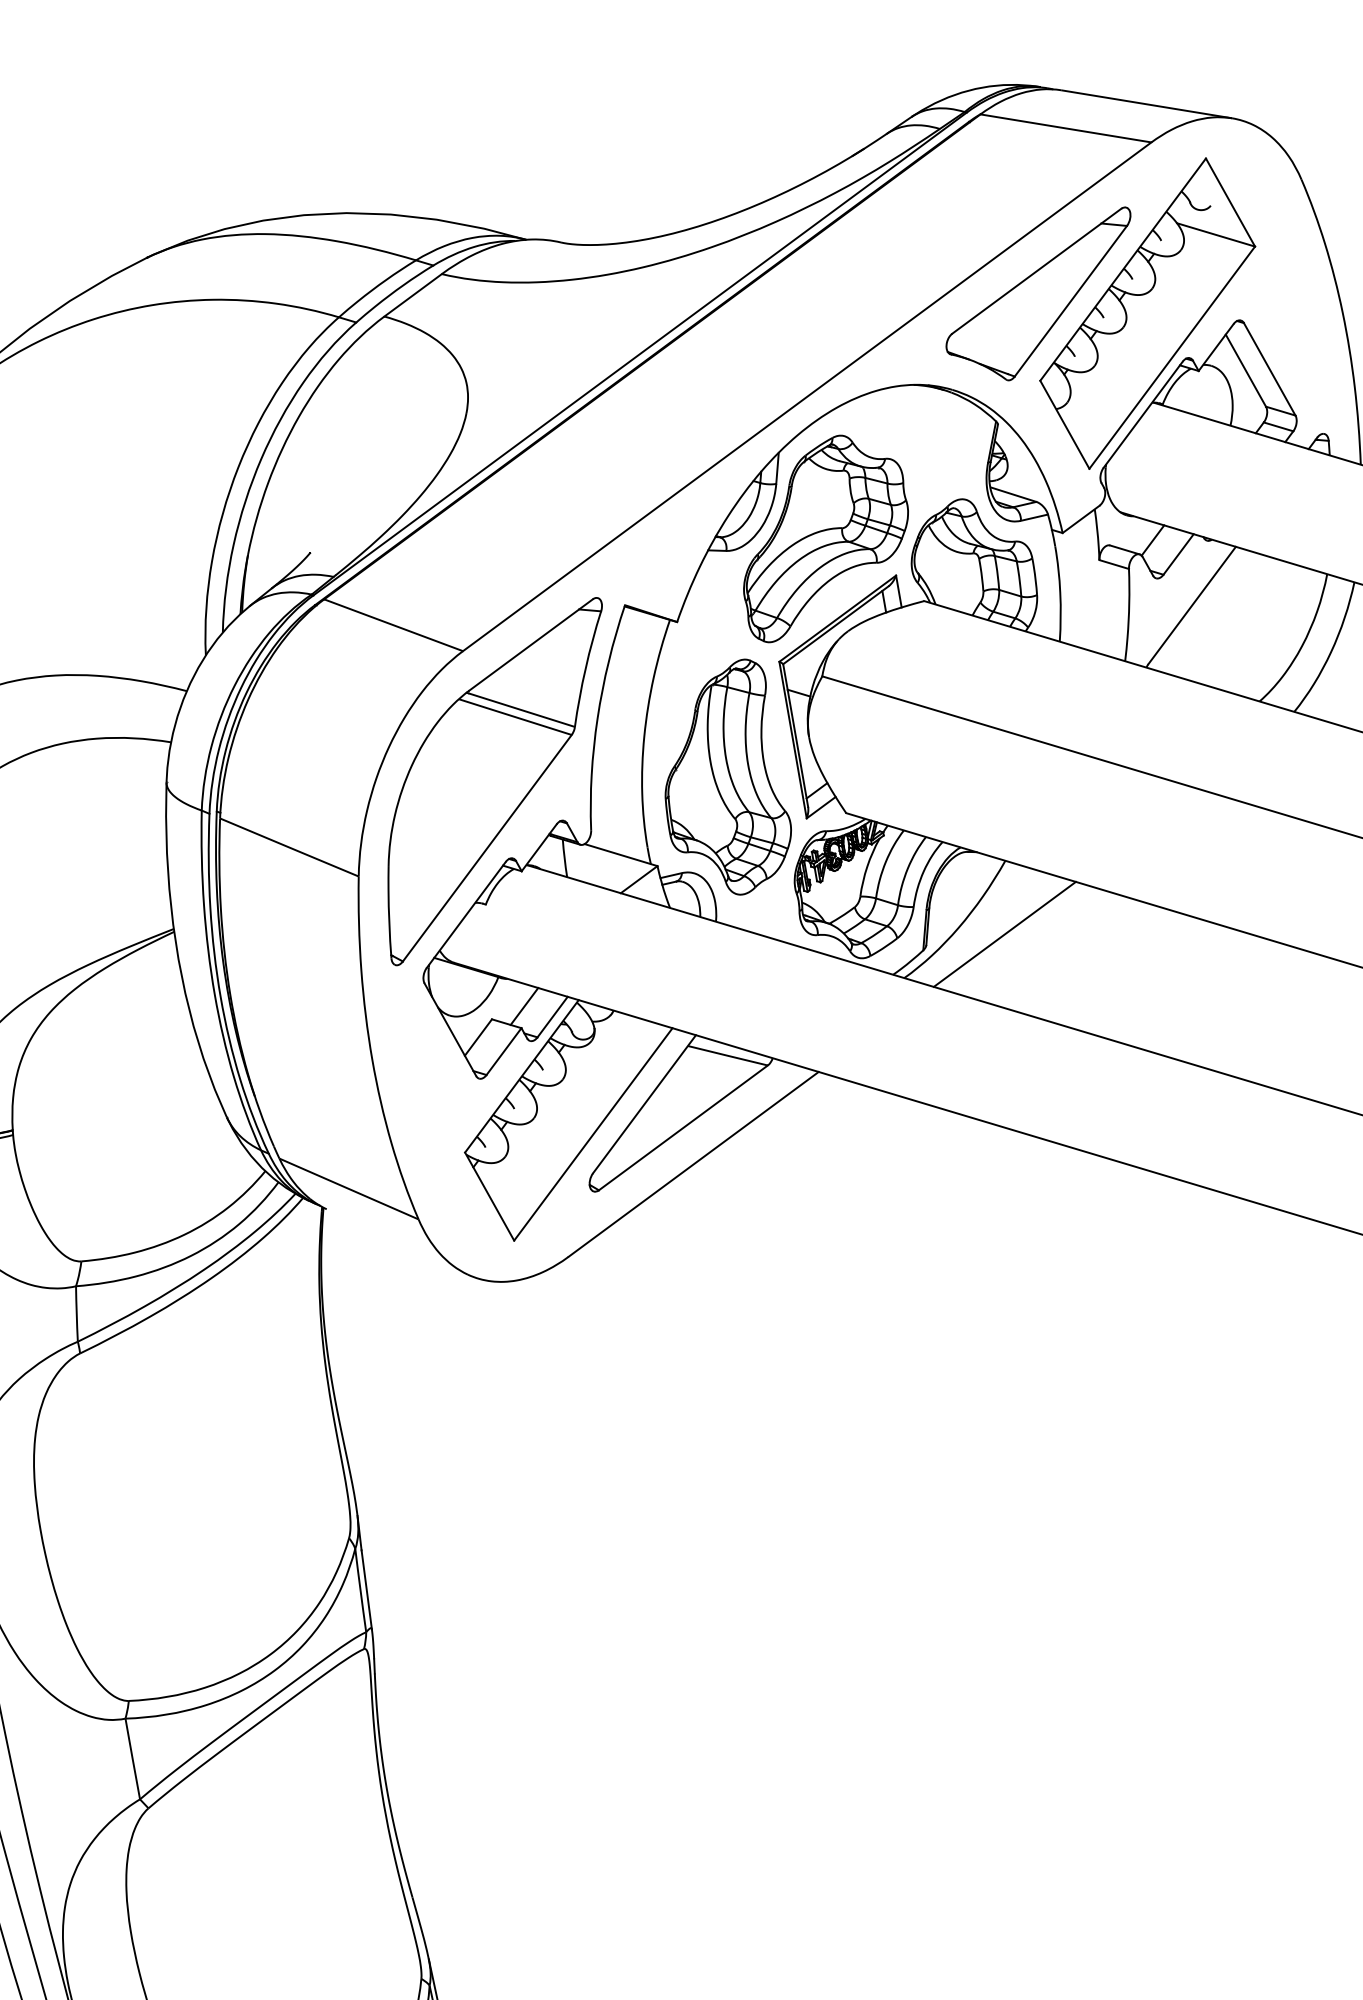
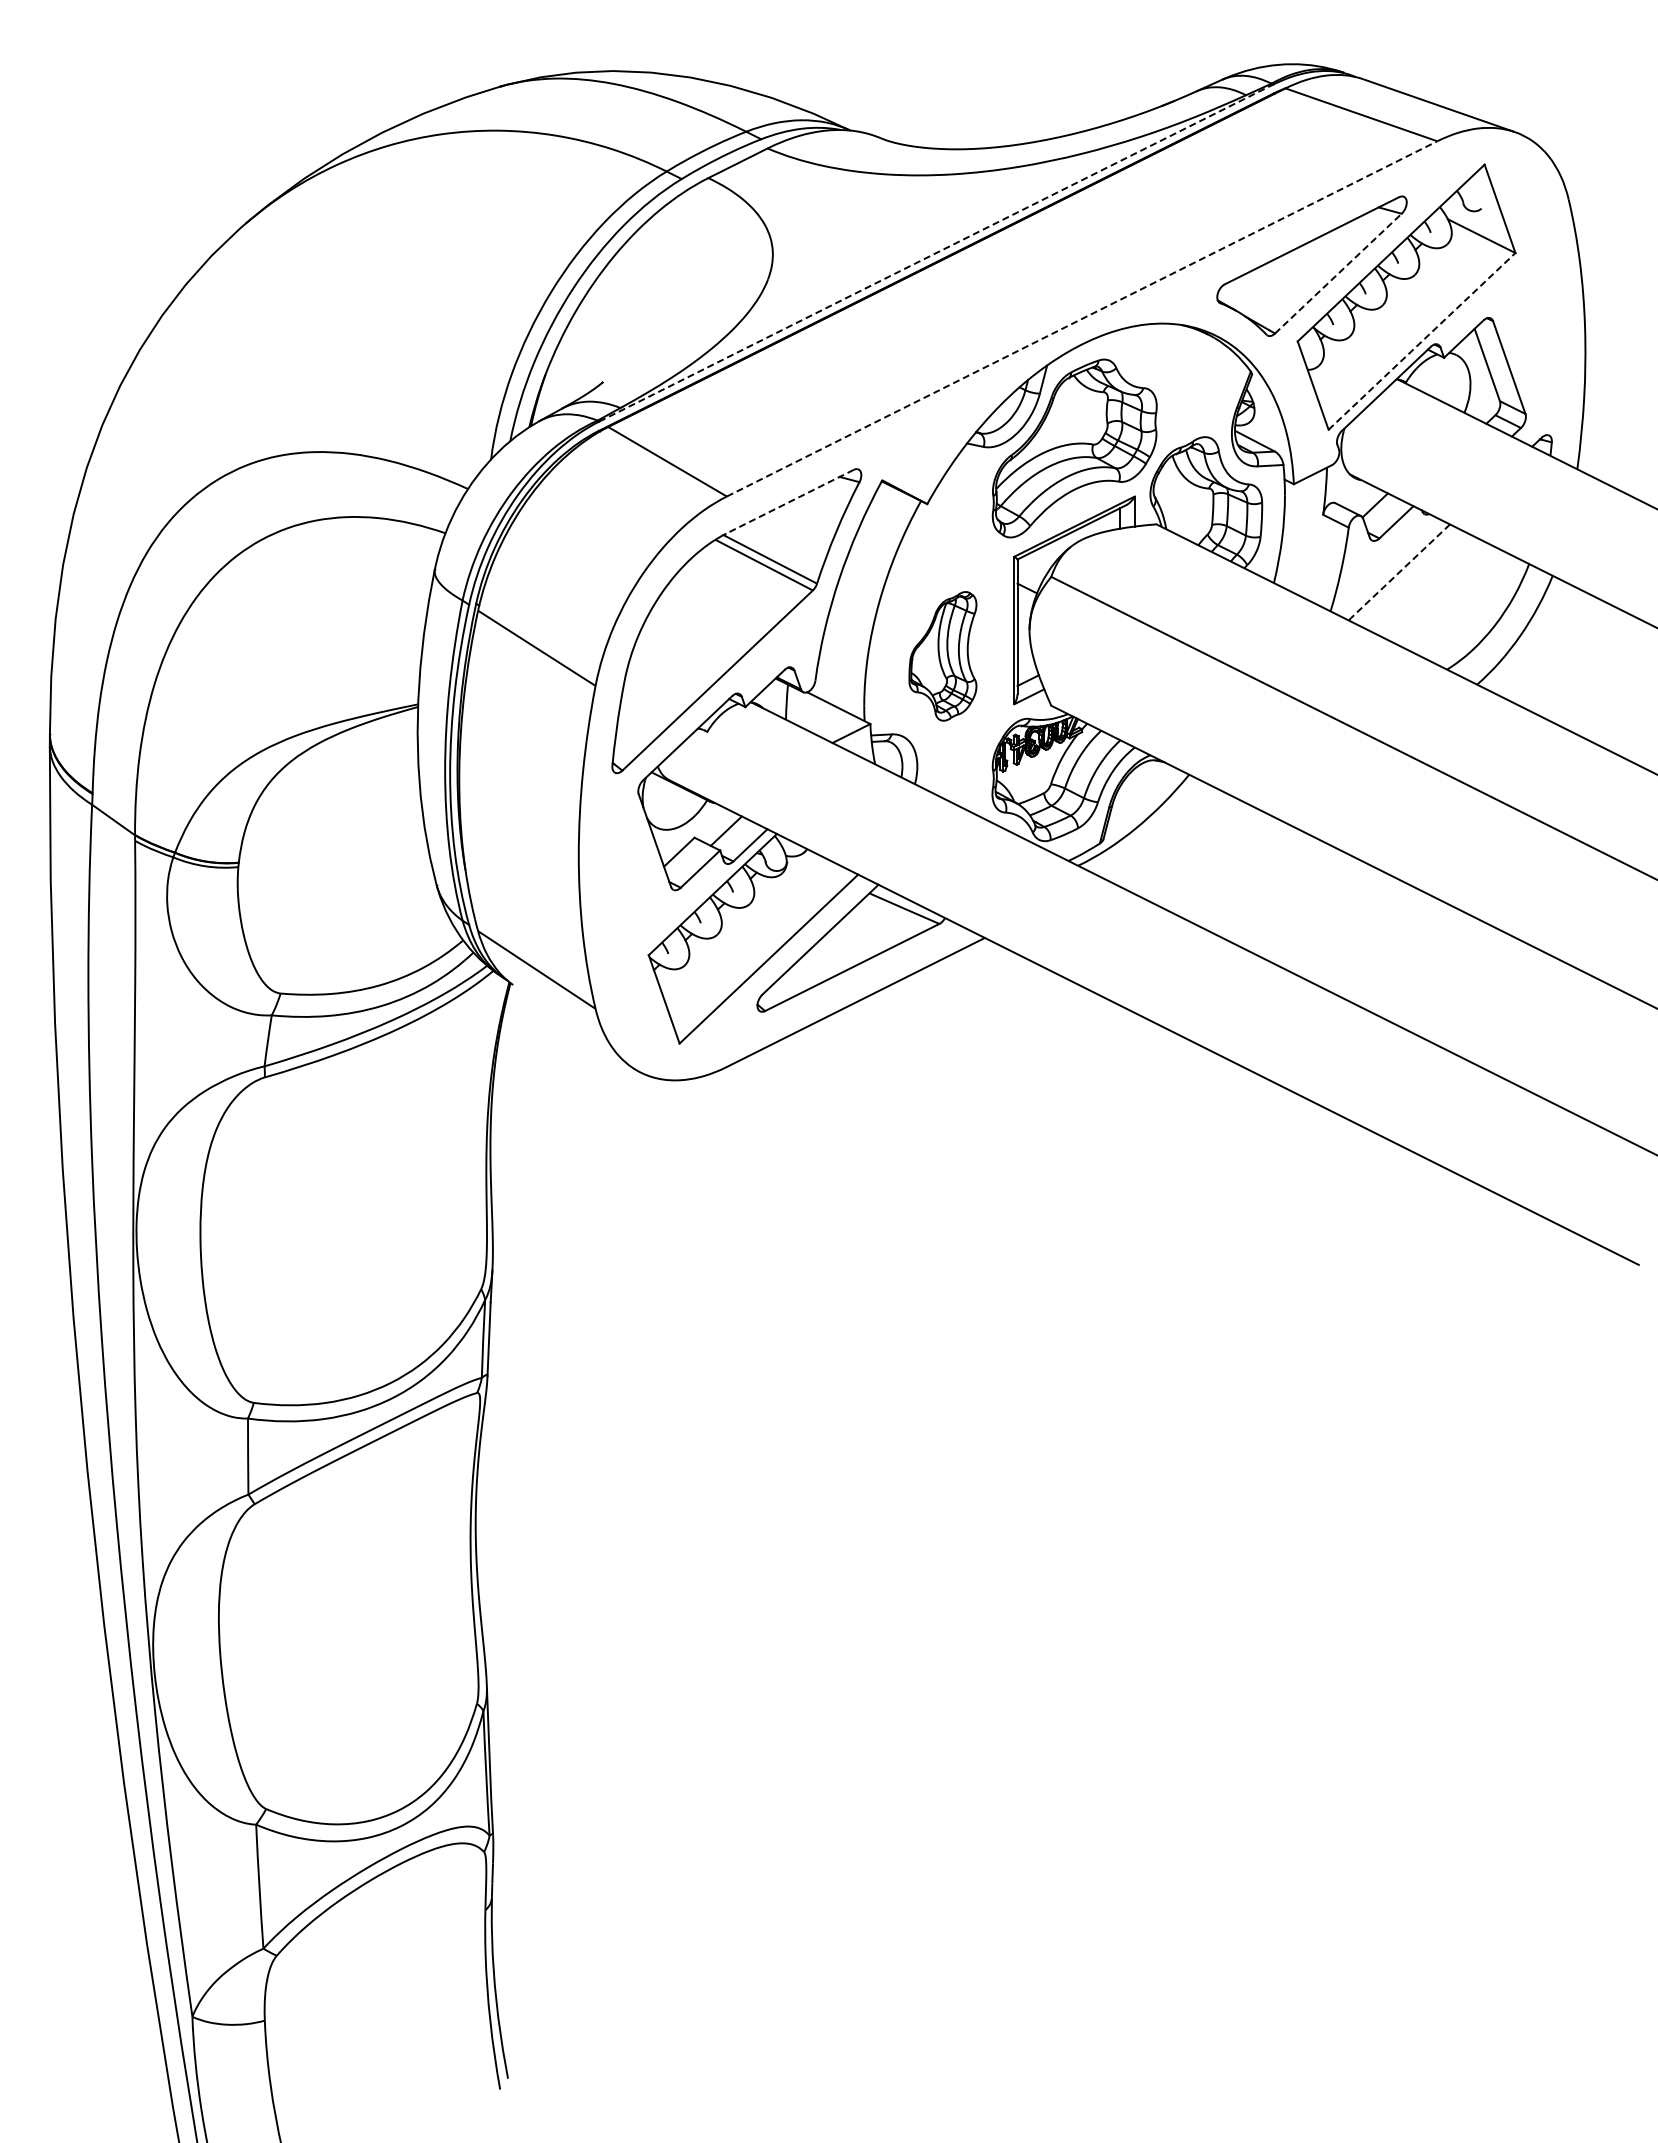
line: (1070, 301) -> (1338, 273), solid -> dashed
line: (640, 354) -> (936, 253), solid -> dashed
line: (1172, 357) -> (1422, 341), solid -> dashed
line: (807, 396) -> (1082, 318), solid -> dashed
line: (1192, 605) -> (1400, 571), solid -> dashed
line: (530, 644) -> (789, 501), solid -> dashed
part: (721, 781) -> (942, 656), size x0.6
line: (1004, 934) -> (1176, 841), removed

